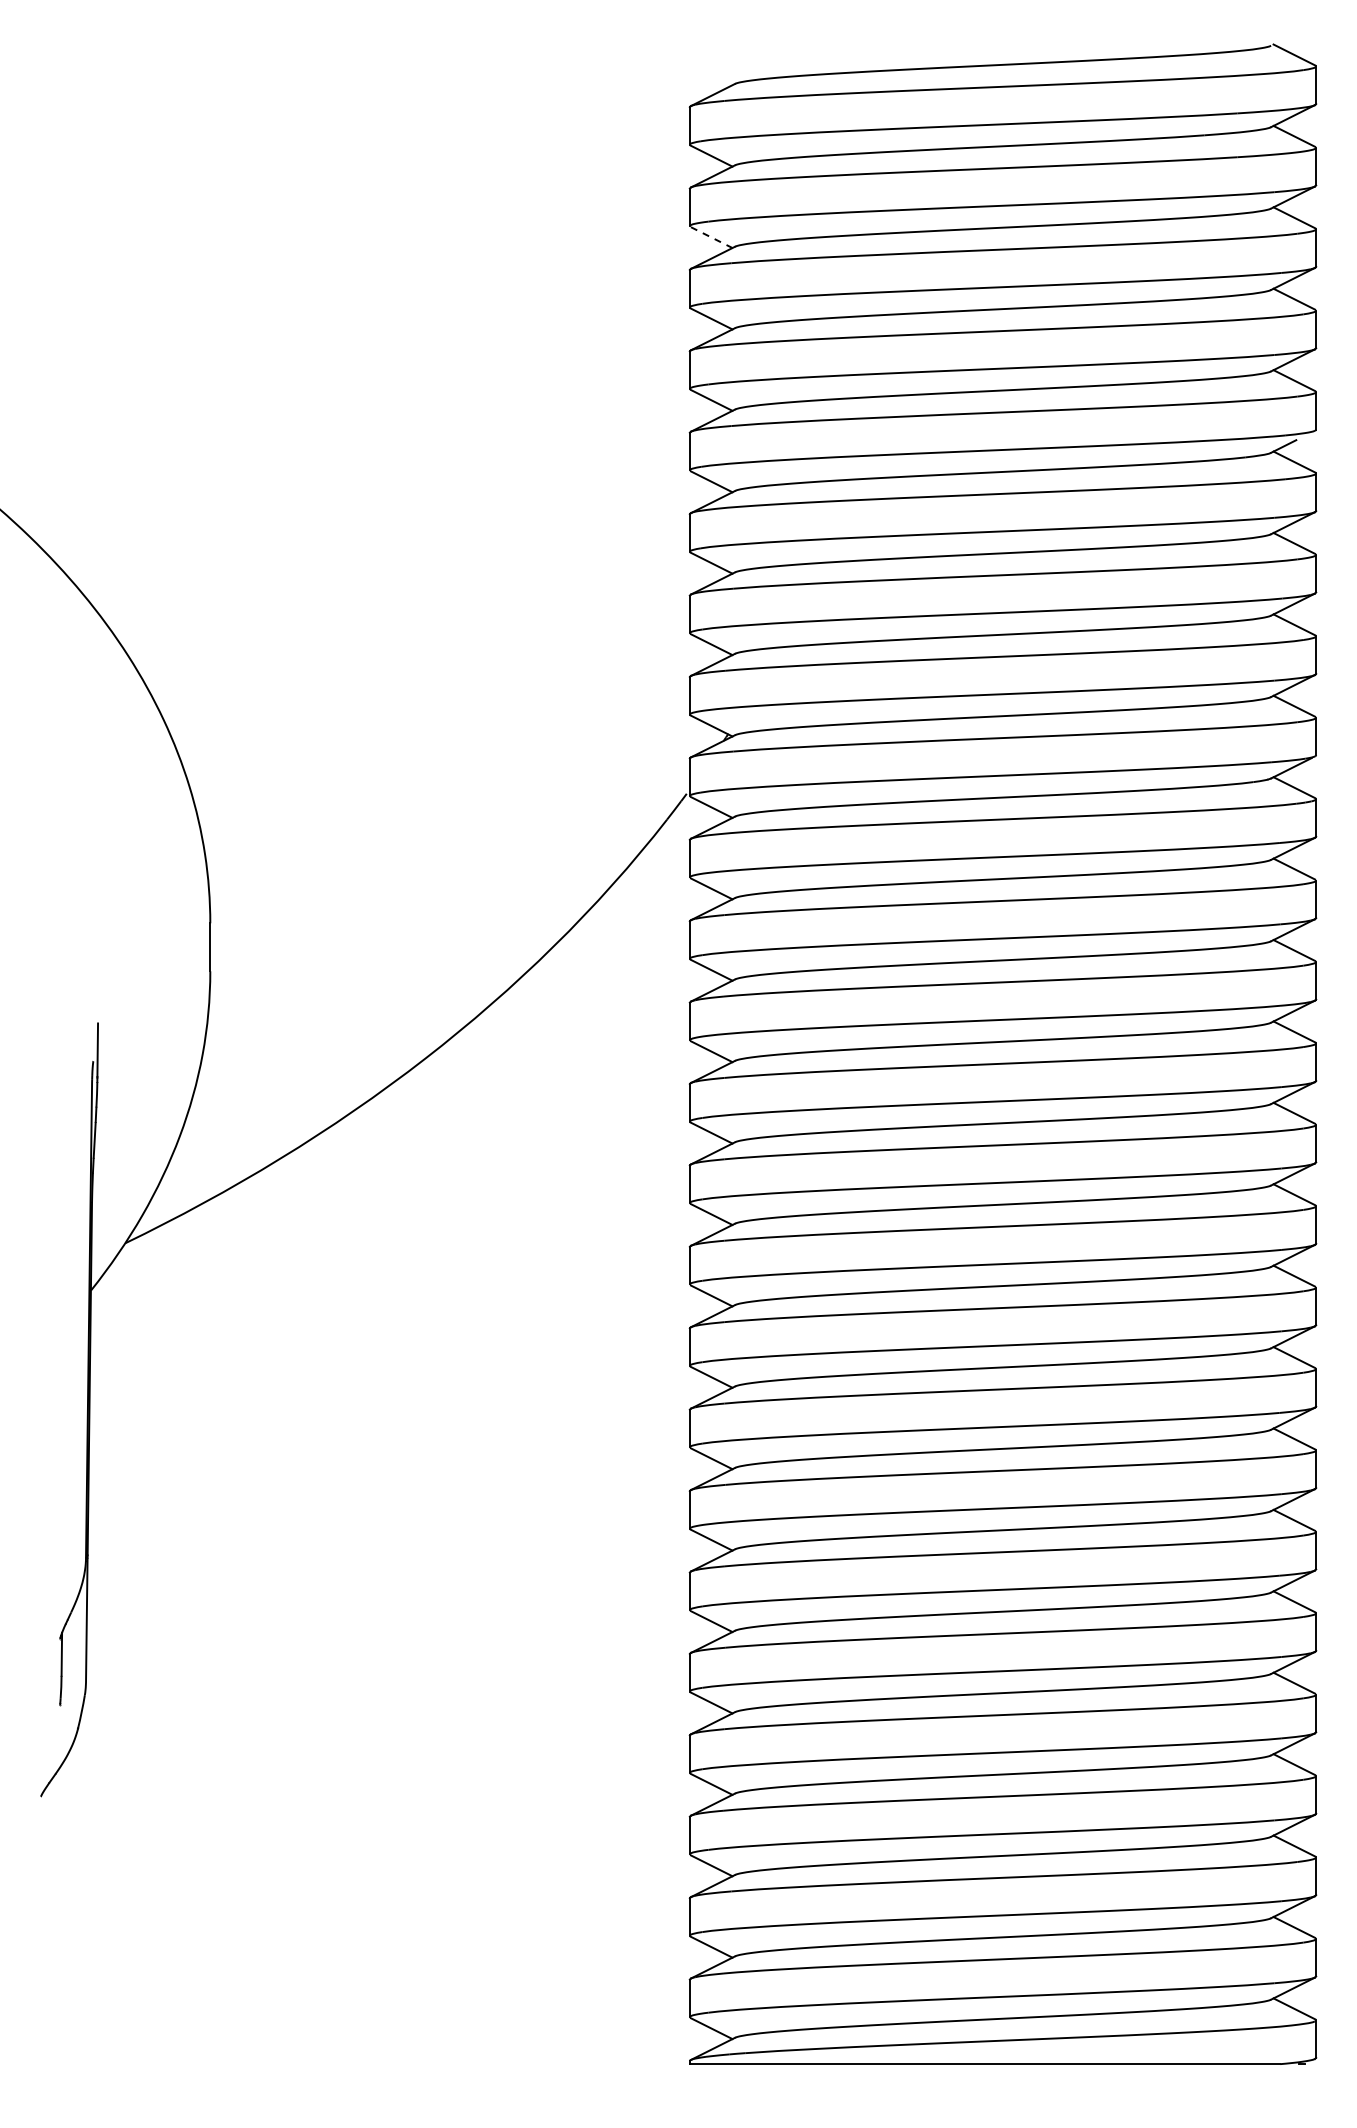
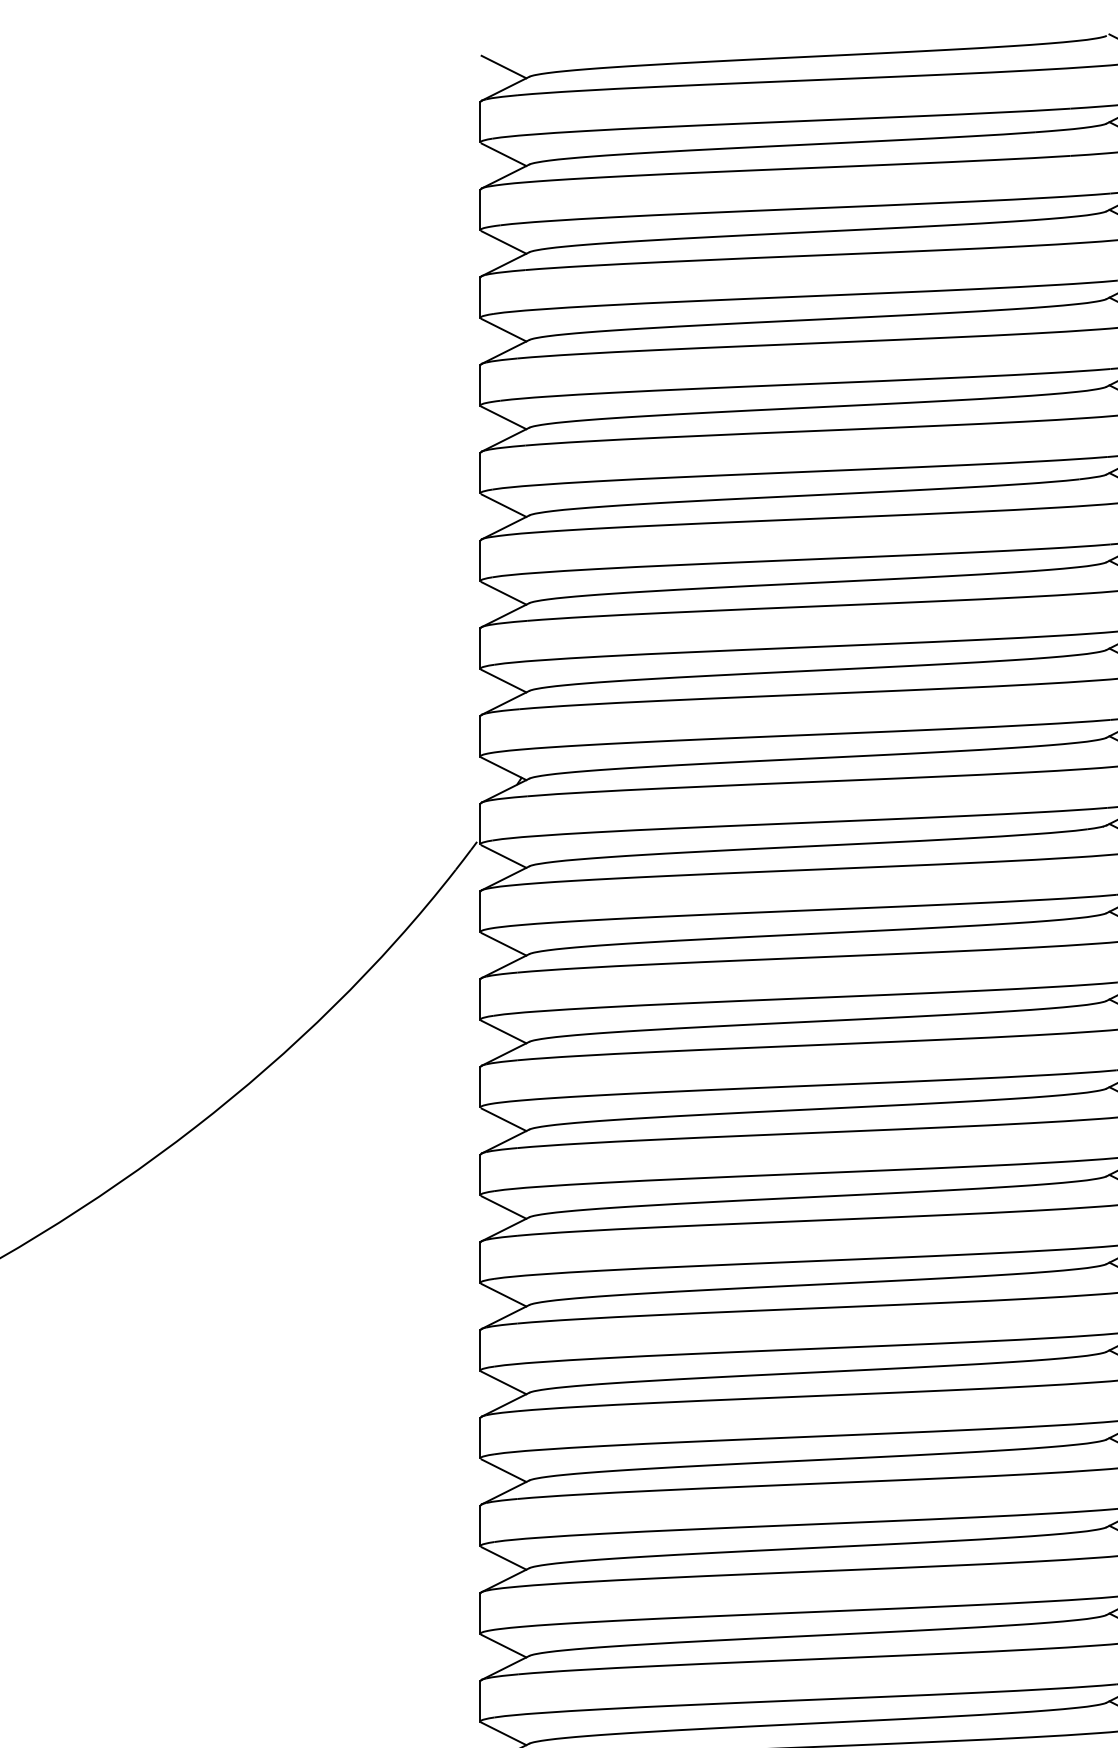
line: (711, 74) -> (503, 66), added
line: (712, 237) -> (504, 242), dashed -> solid

